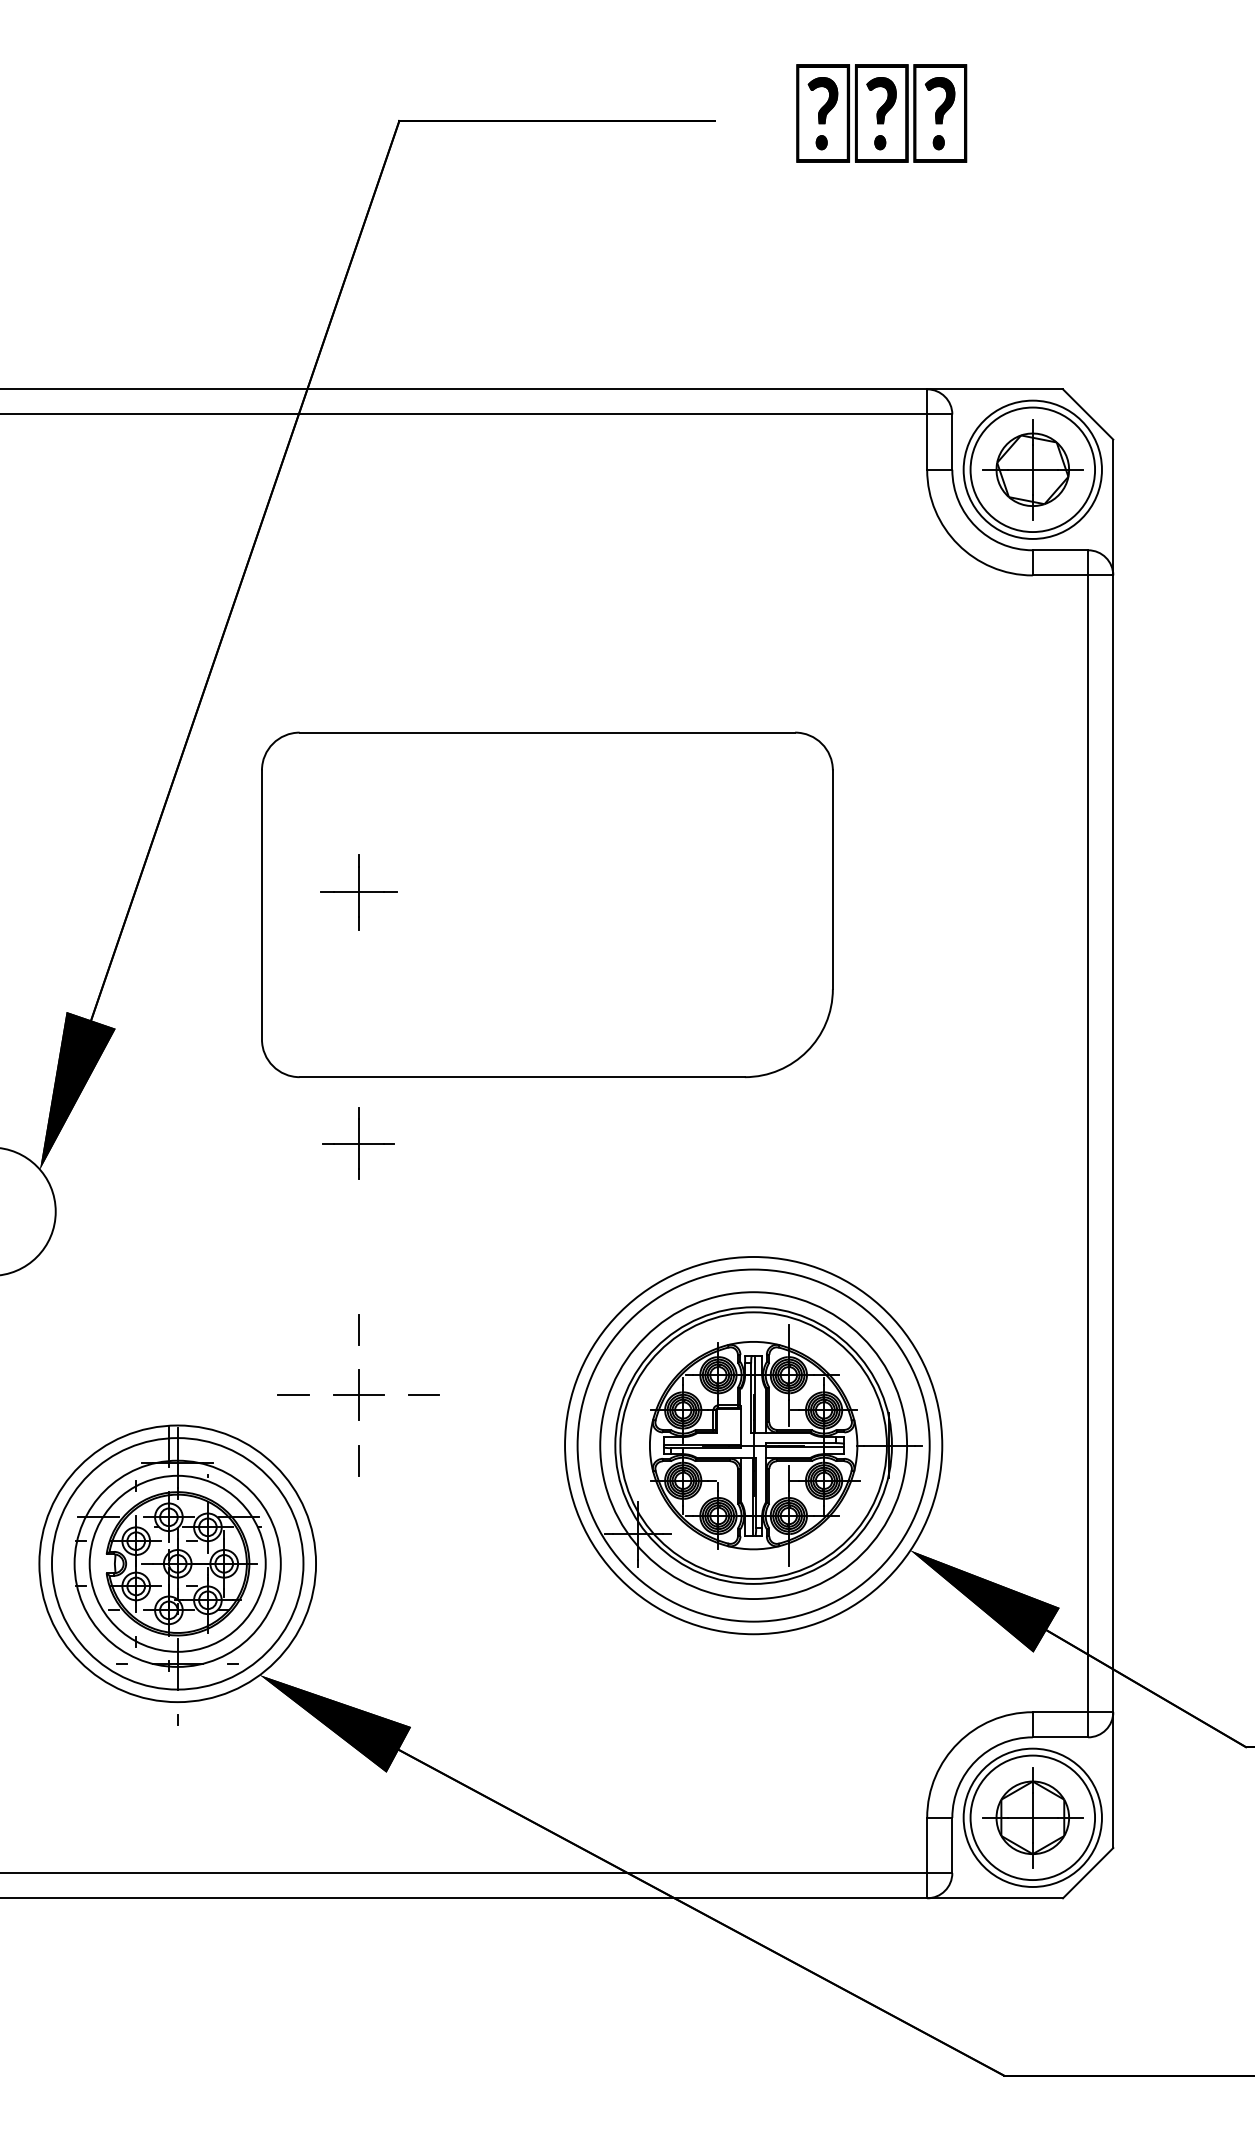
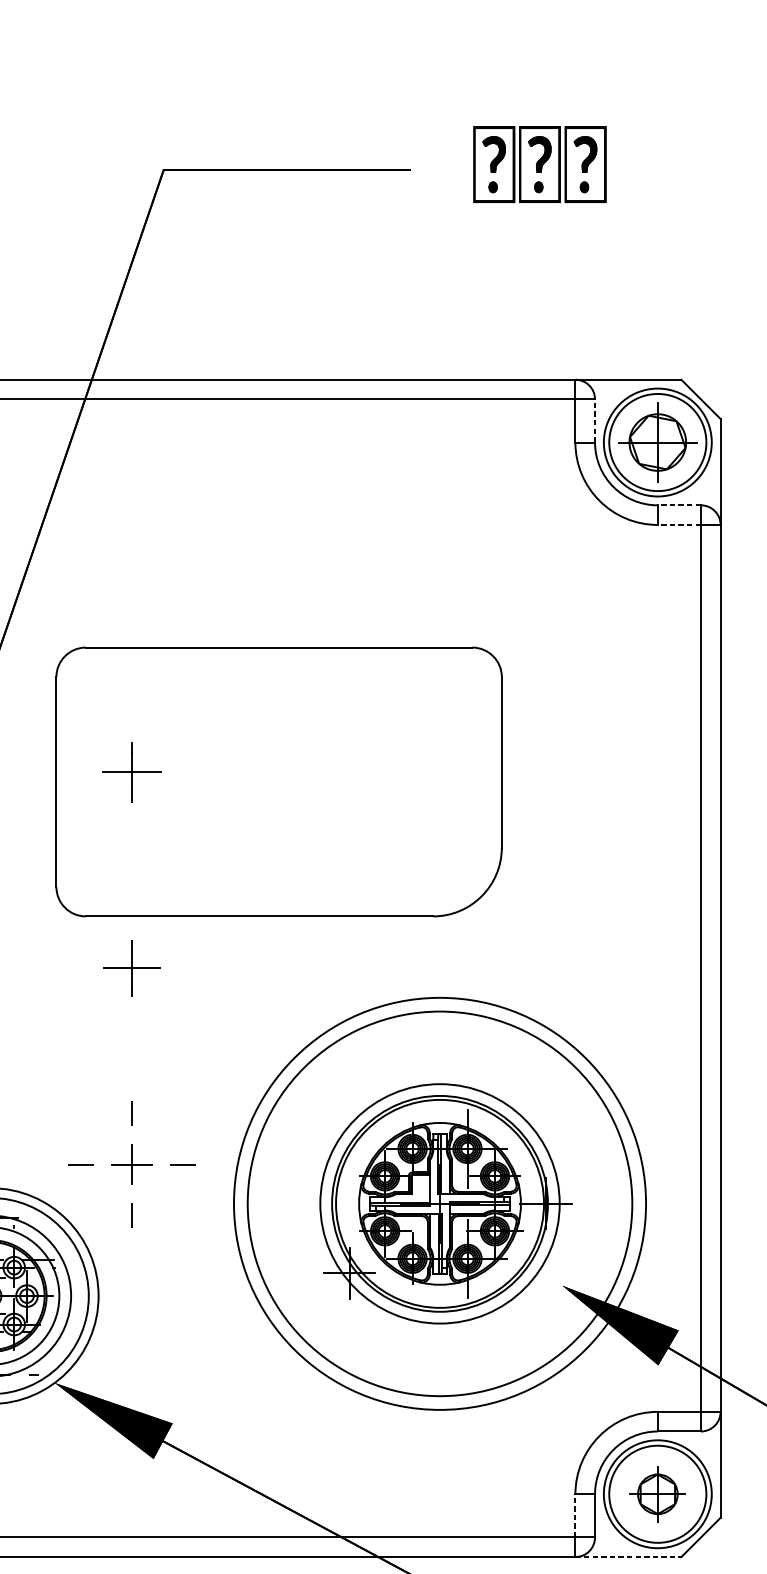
line: (952, 442) -> (595, 421), solid -> dashed
line: (1060, 550) -> (679, 505), solid -> dashed
line: (1060, 575) -> (679, 525), solid -> dashed
circle: (753, 1445) -> (439, 1203), size x1.4
circle: (753, 1445) -> (439, 1203), size x1.4
part: (1032, 1817) -> (657, 1494), size x0.7
line: (927, 1845) -> (575, 1515), solid -> dashed
line: (995, 1898) -> (628, 1557), solid -> dashed

